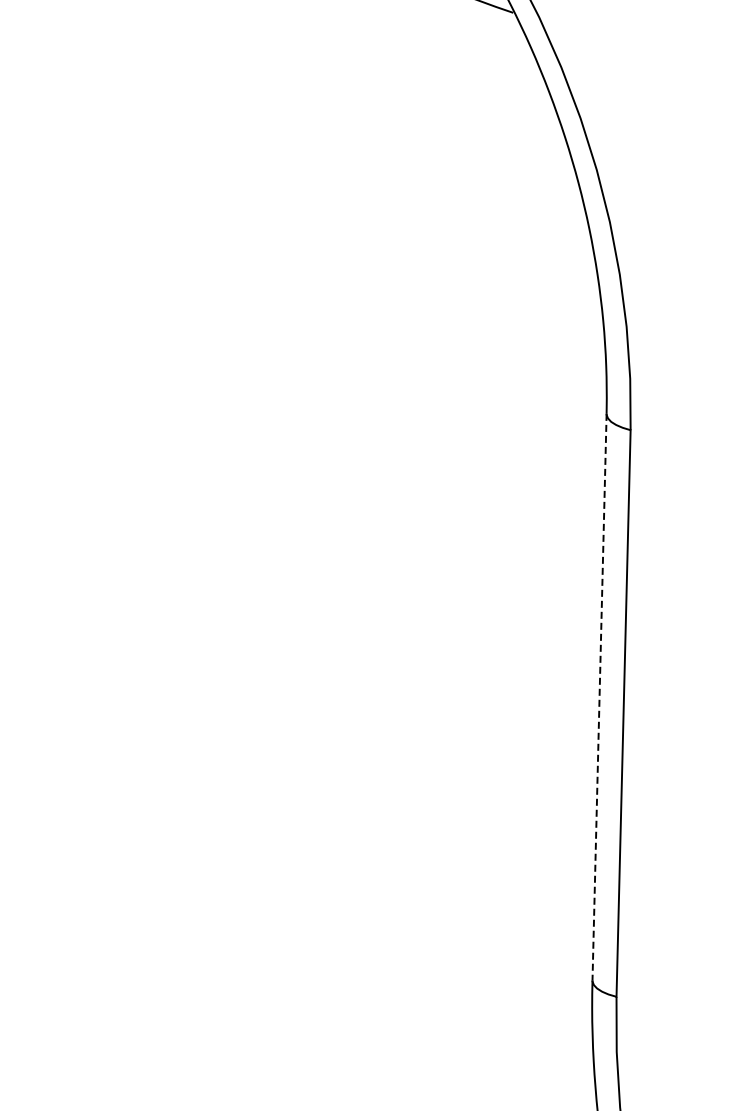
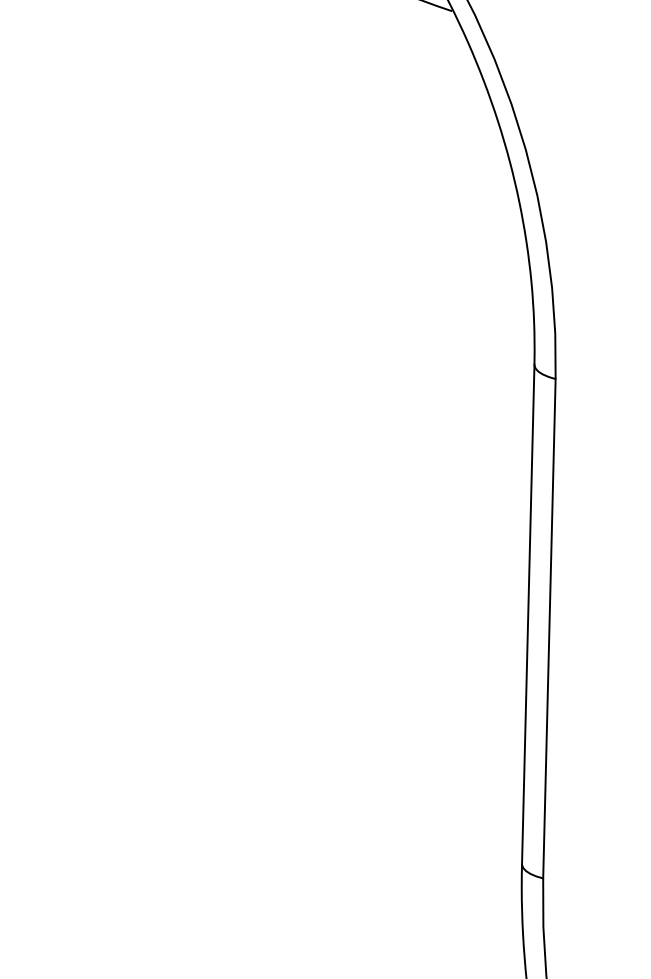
line: (599, 697) -> (528, 614), dashed -> solid

